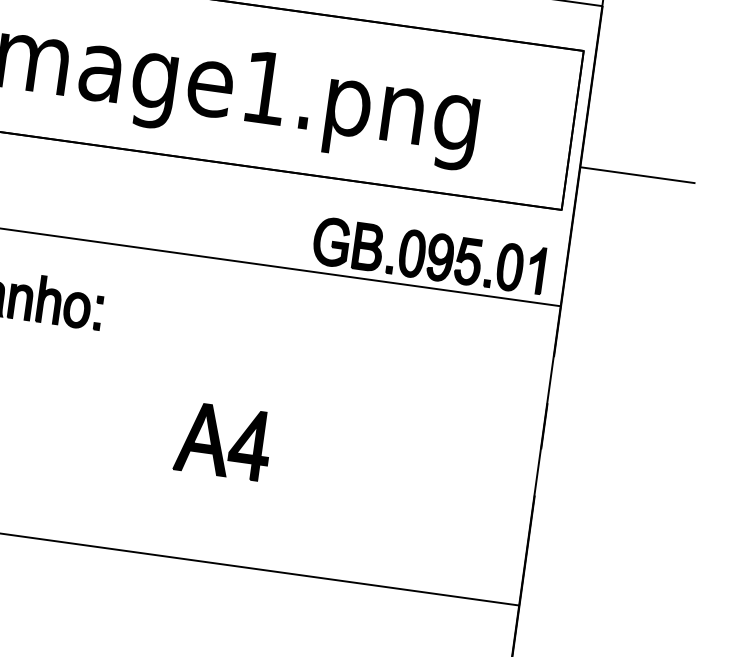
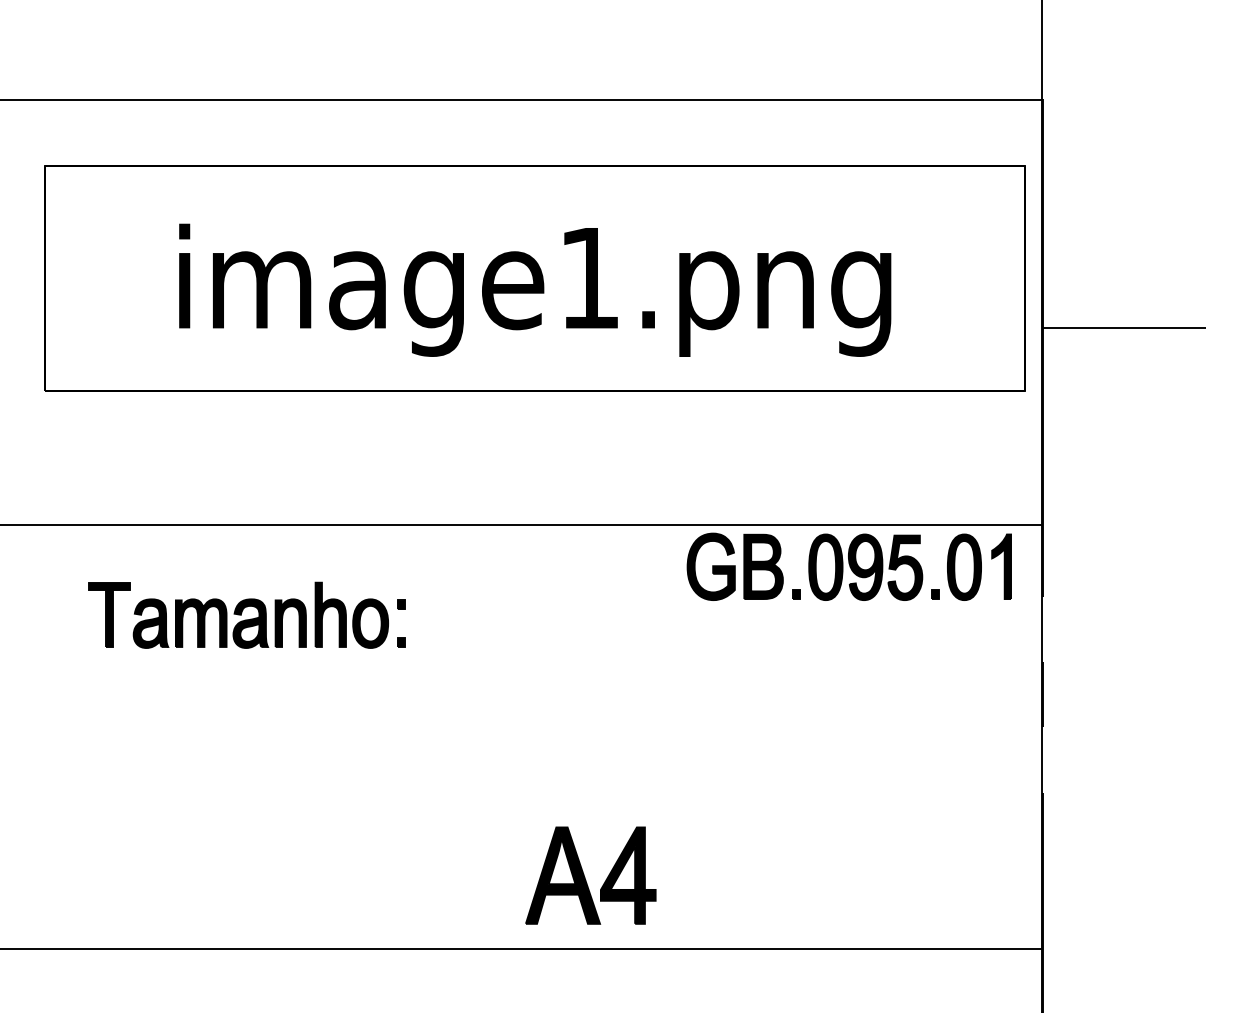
part: (428, 255) -> (848, 566), moved
part: (223, 441) -> (590, 875), moved

